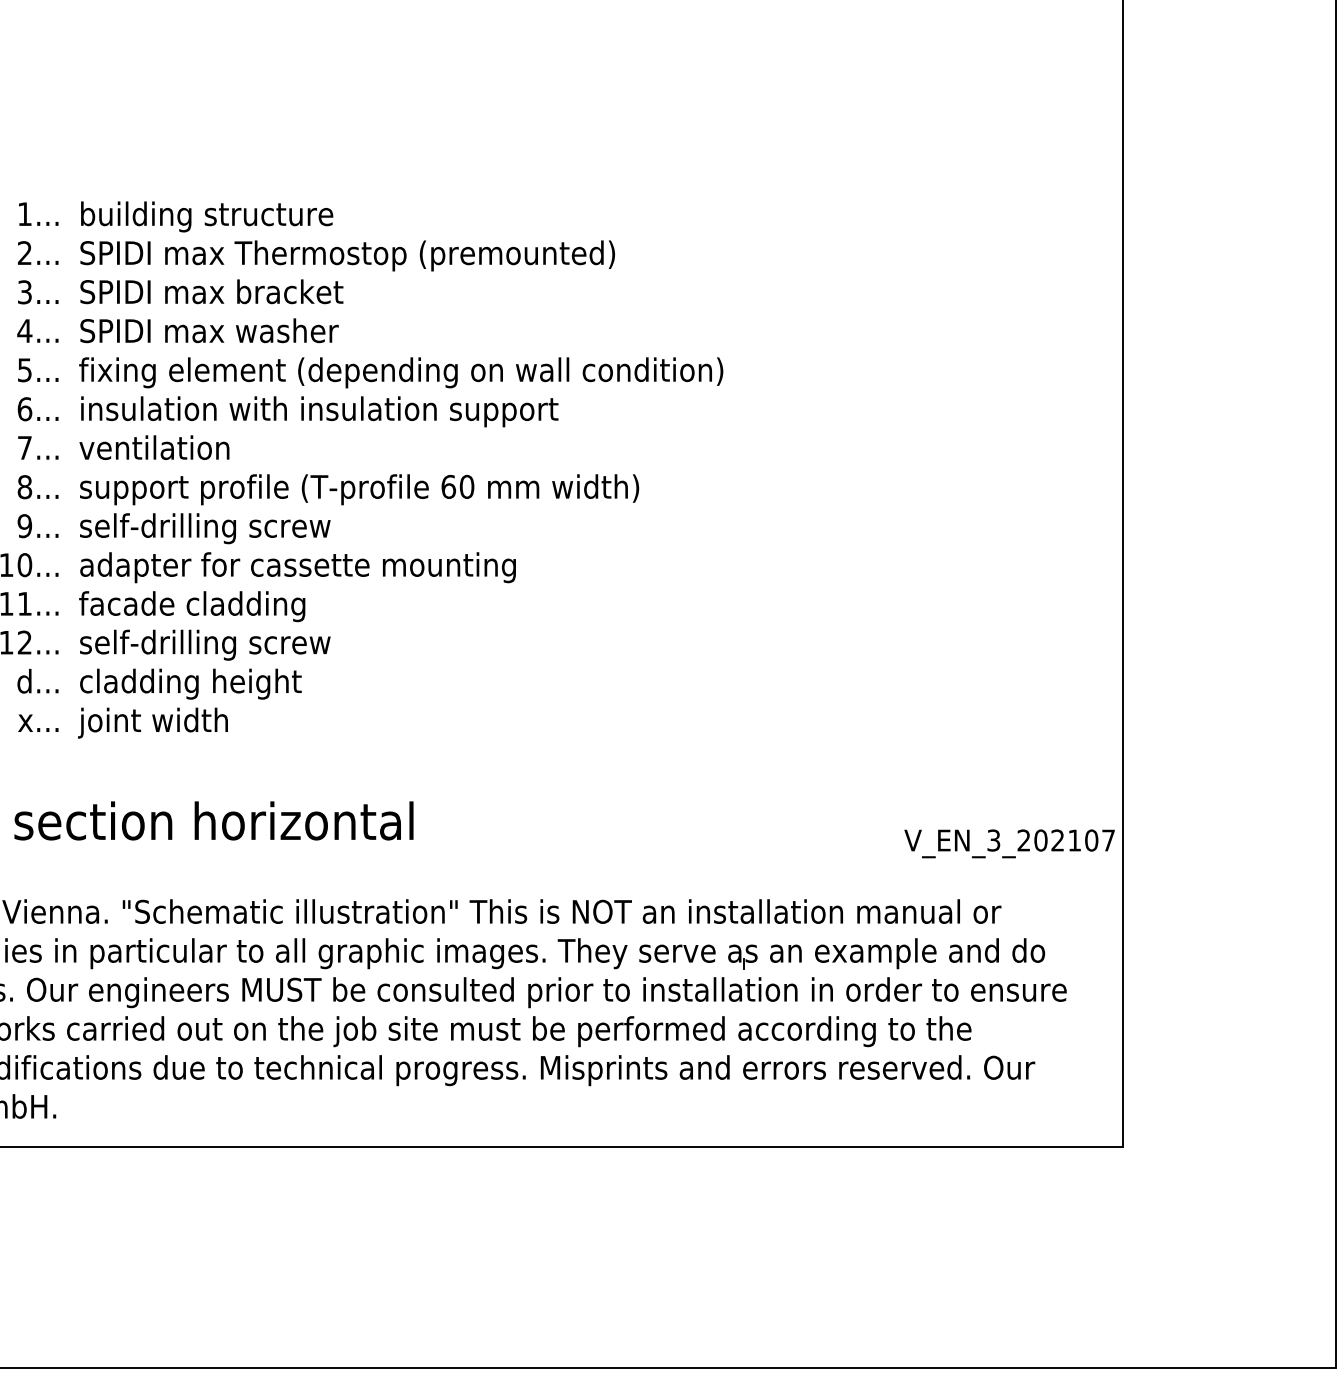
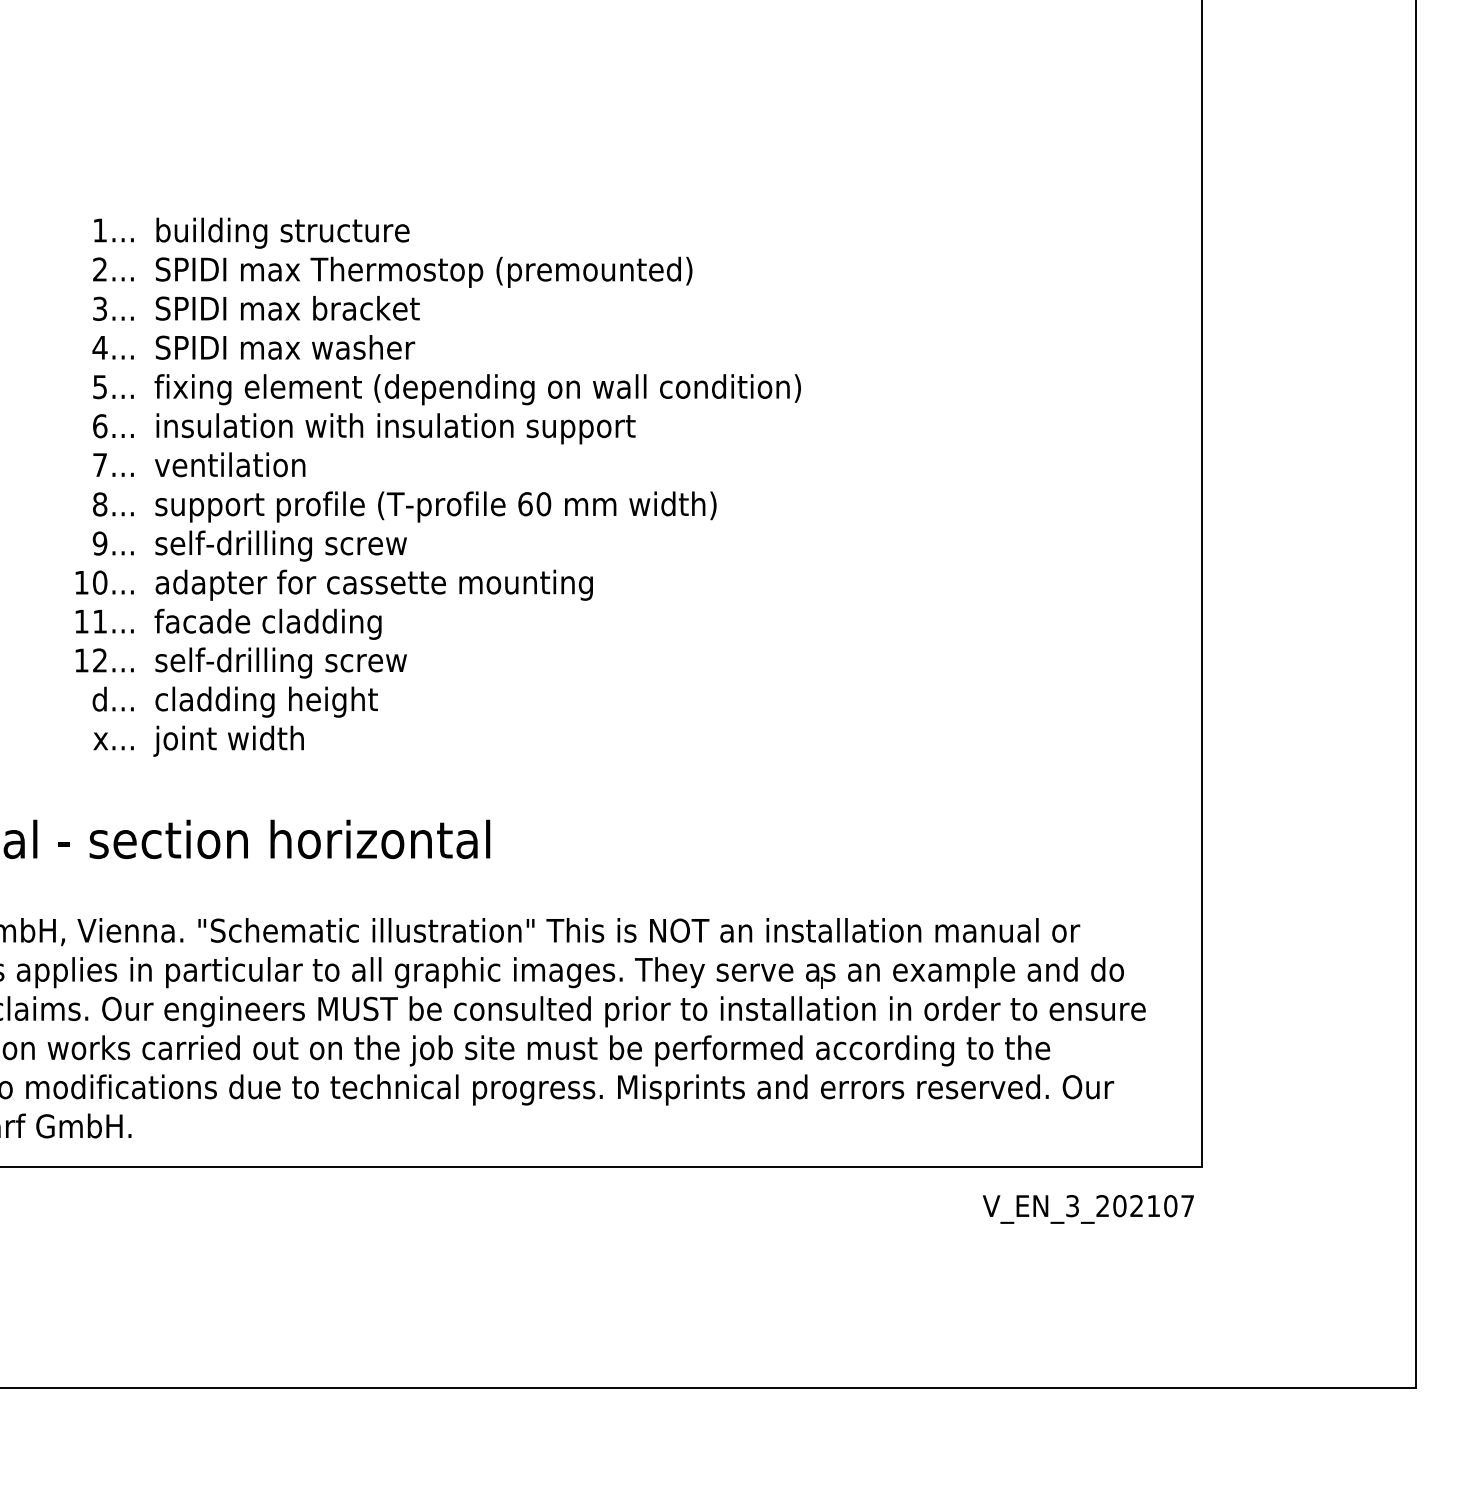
text: (1008, 843) -> (1087, 1209), moved

